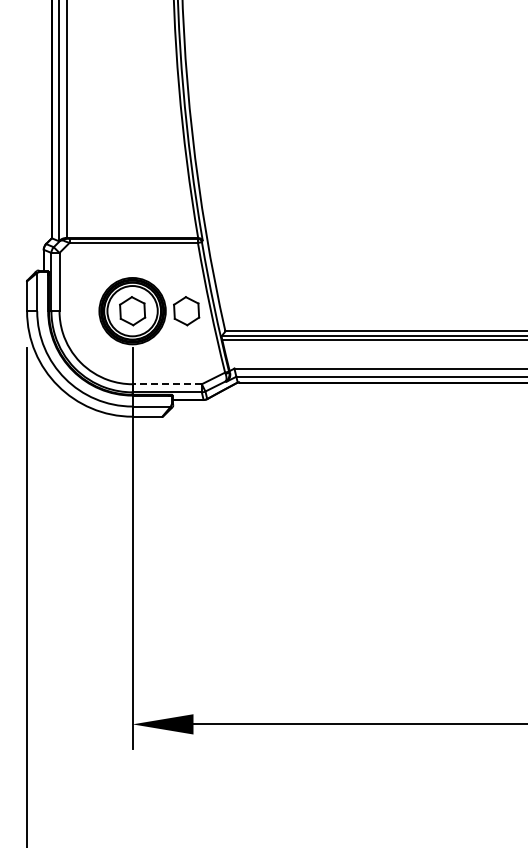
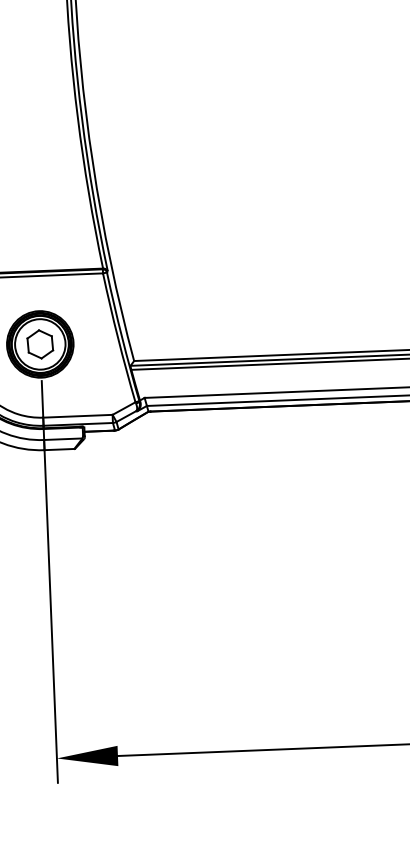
part: (186, 311) -> (94, 342), removed
line: (167, 384) -> (78, 416), dashed -> solid

